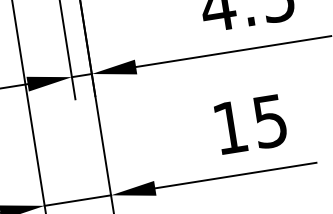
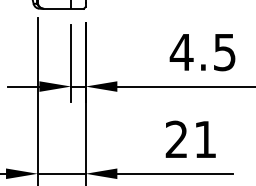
text: (249, 124) -> (190, 139), 15 -> 21

